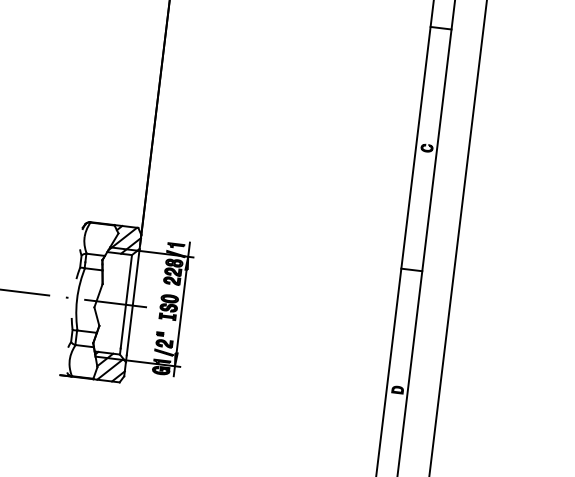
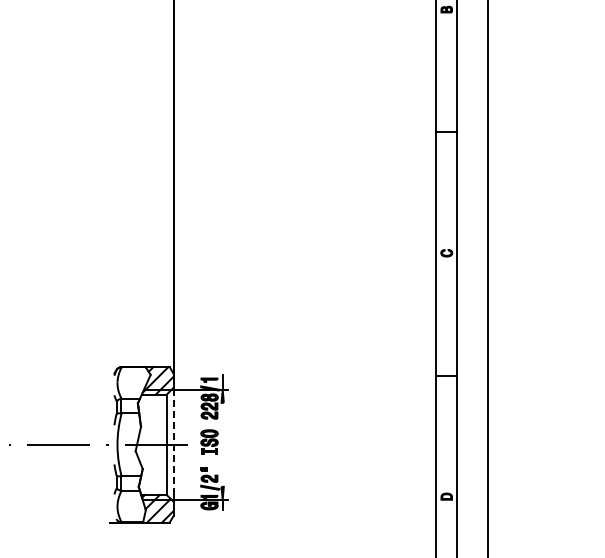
line: (133, 301) -> (173, 440), solid -> dashed
line: (181, 311) -> (222, 444), removed

